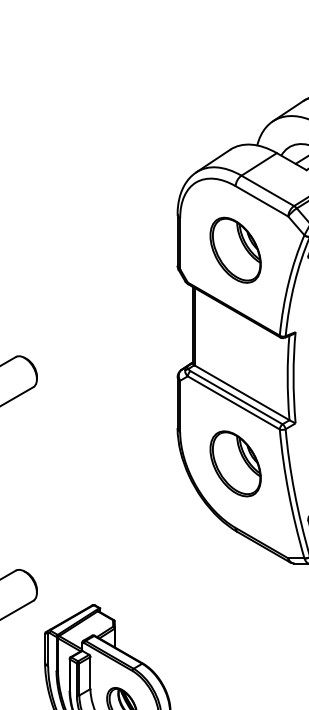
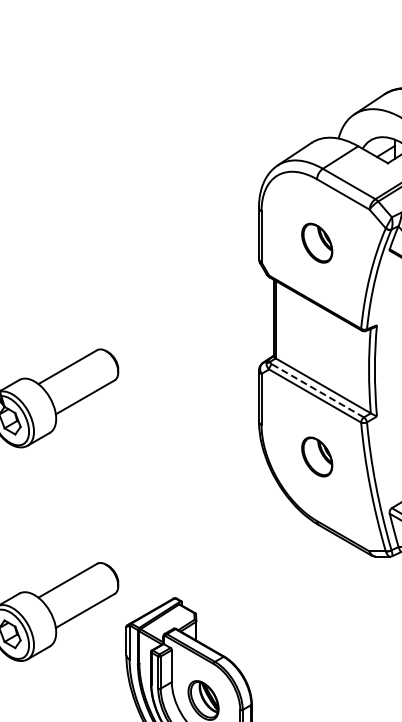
part: (236, 249) -> (317, 242), size x0.6
line: (236, 397) -> (317, 390), solid -> dashed
part: (236, 463) -> (317, 456), size x0.6

